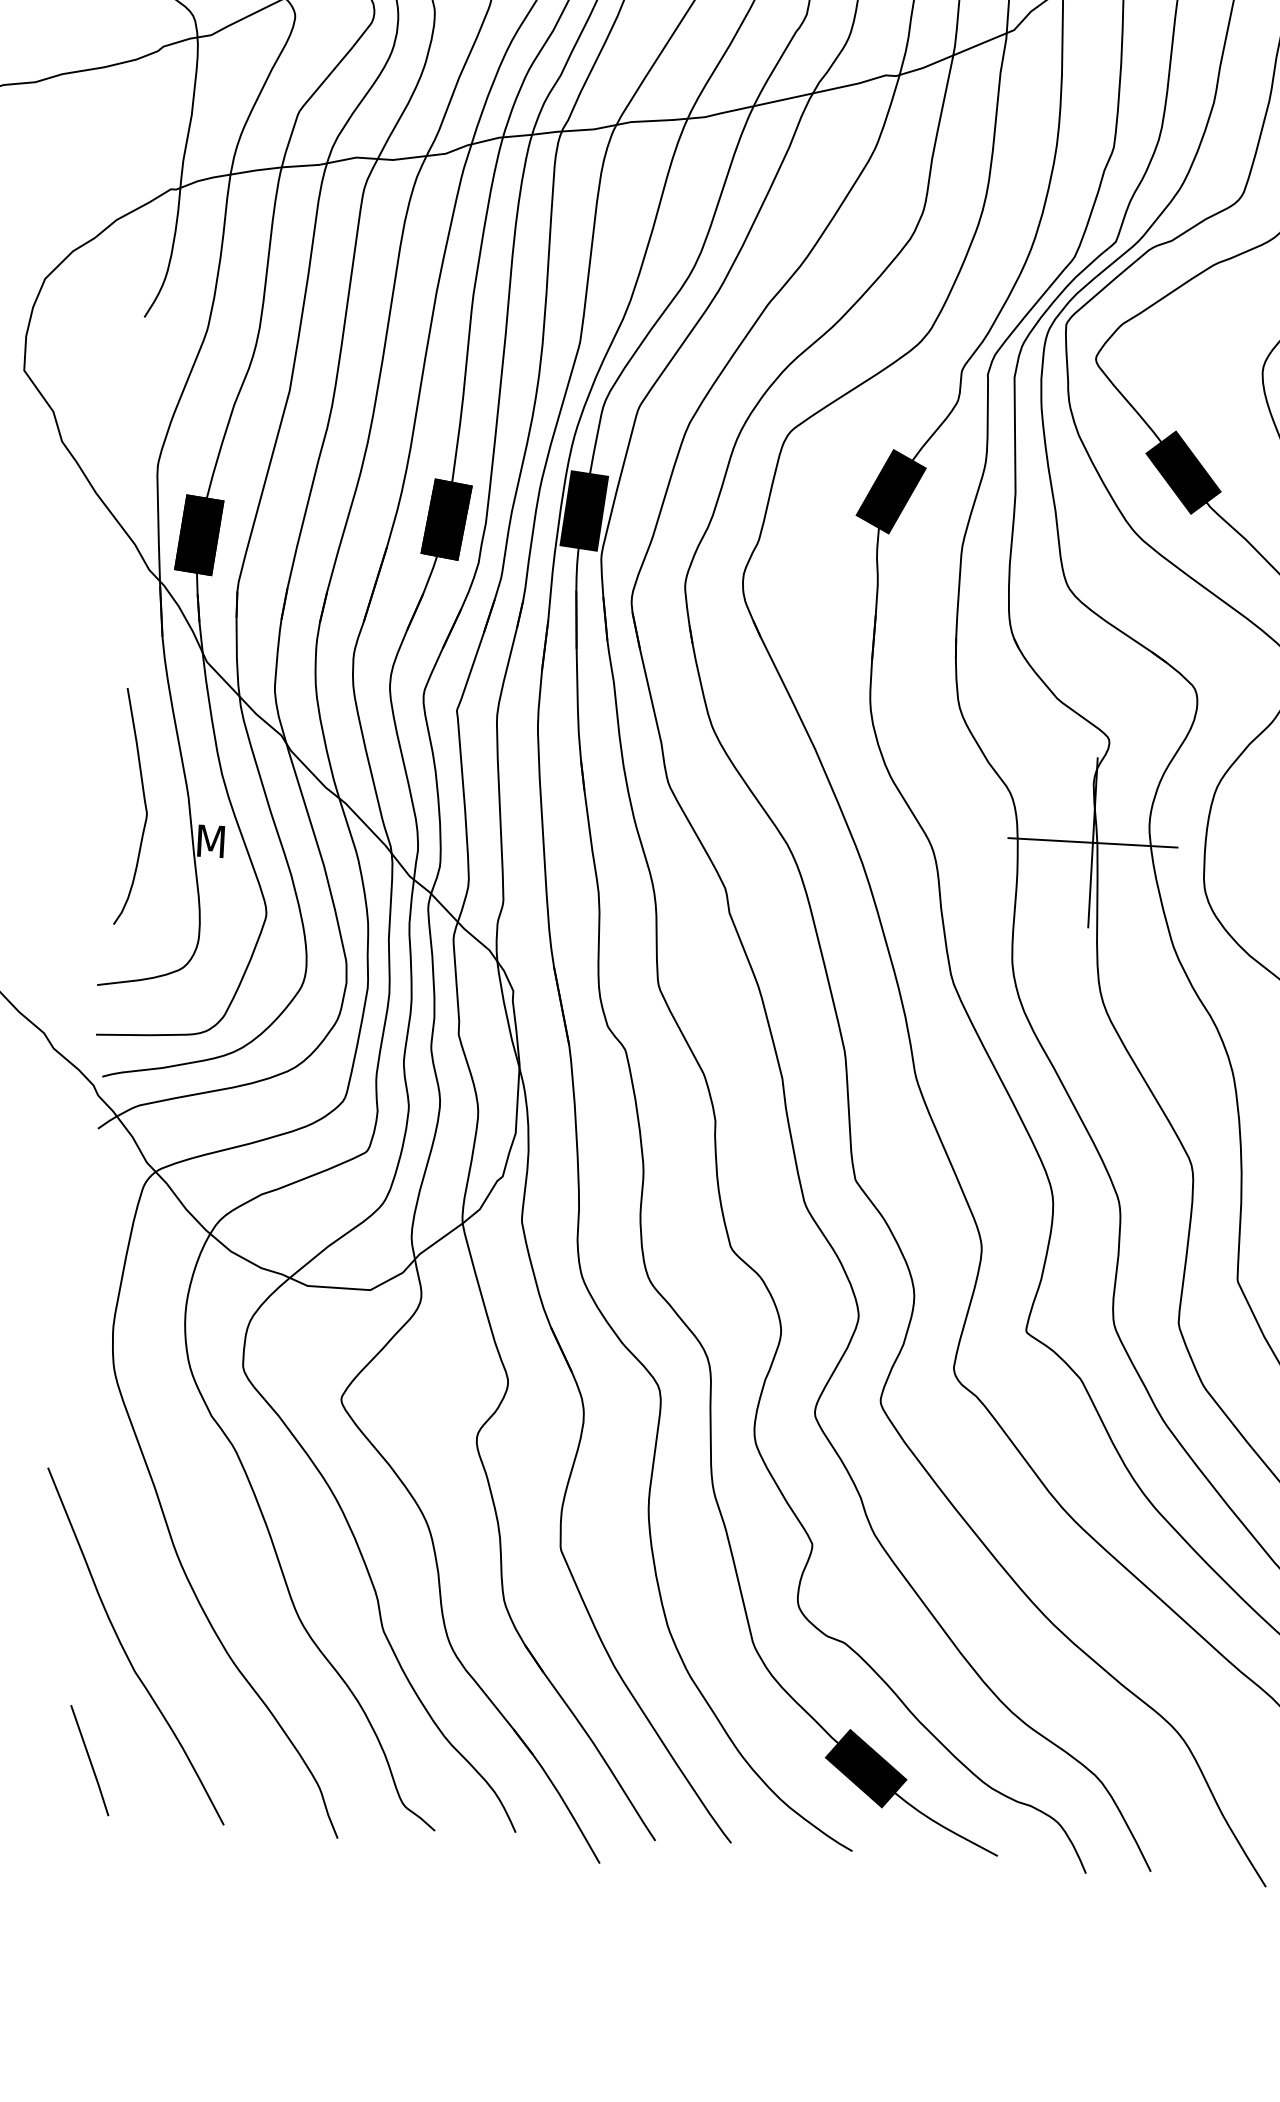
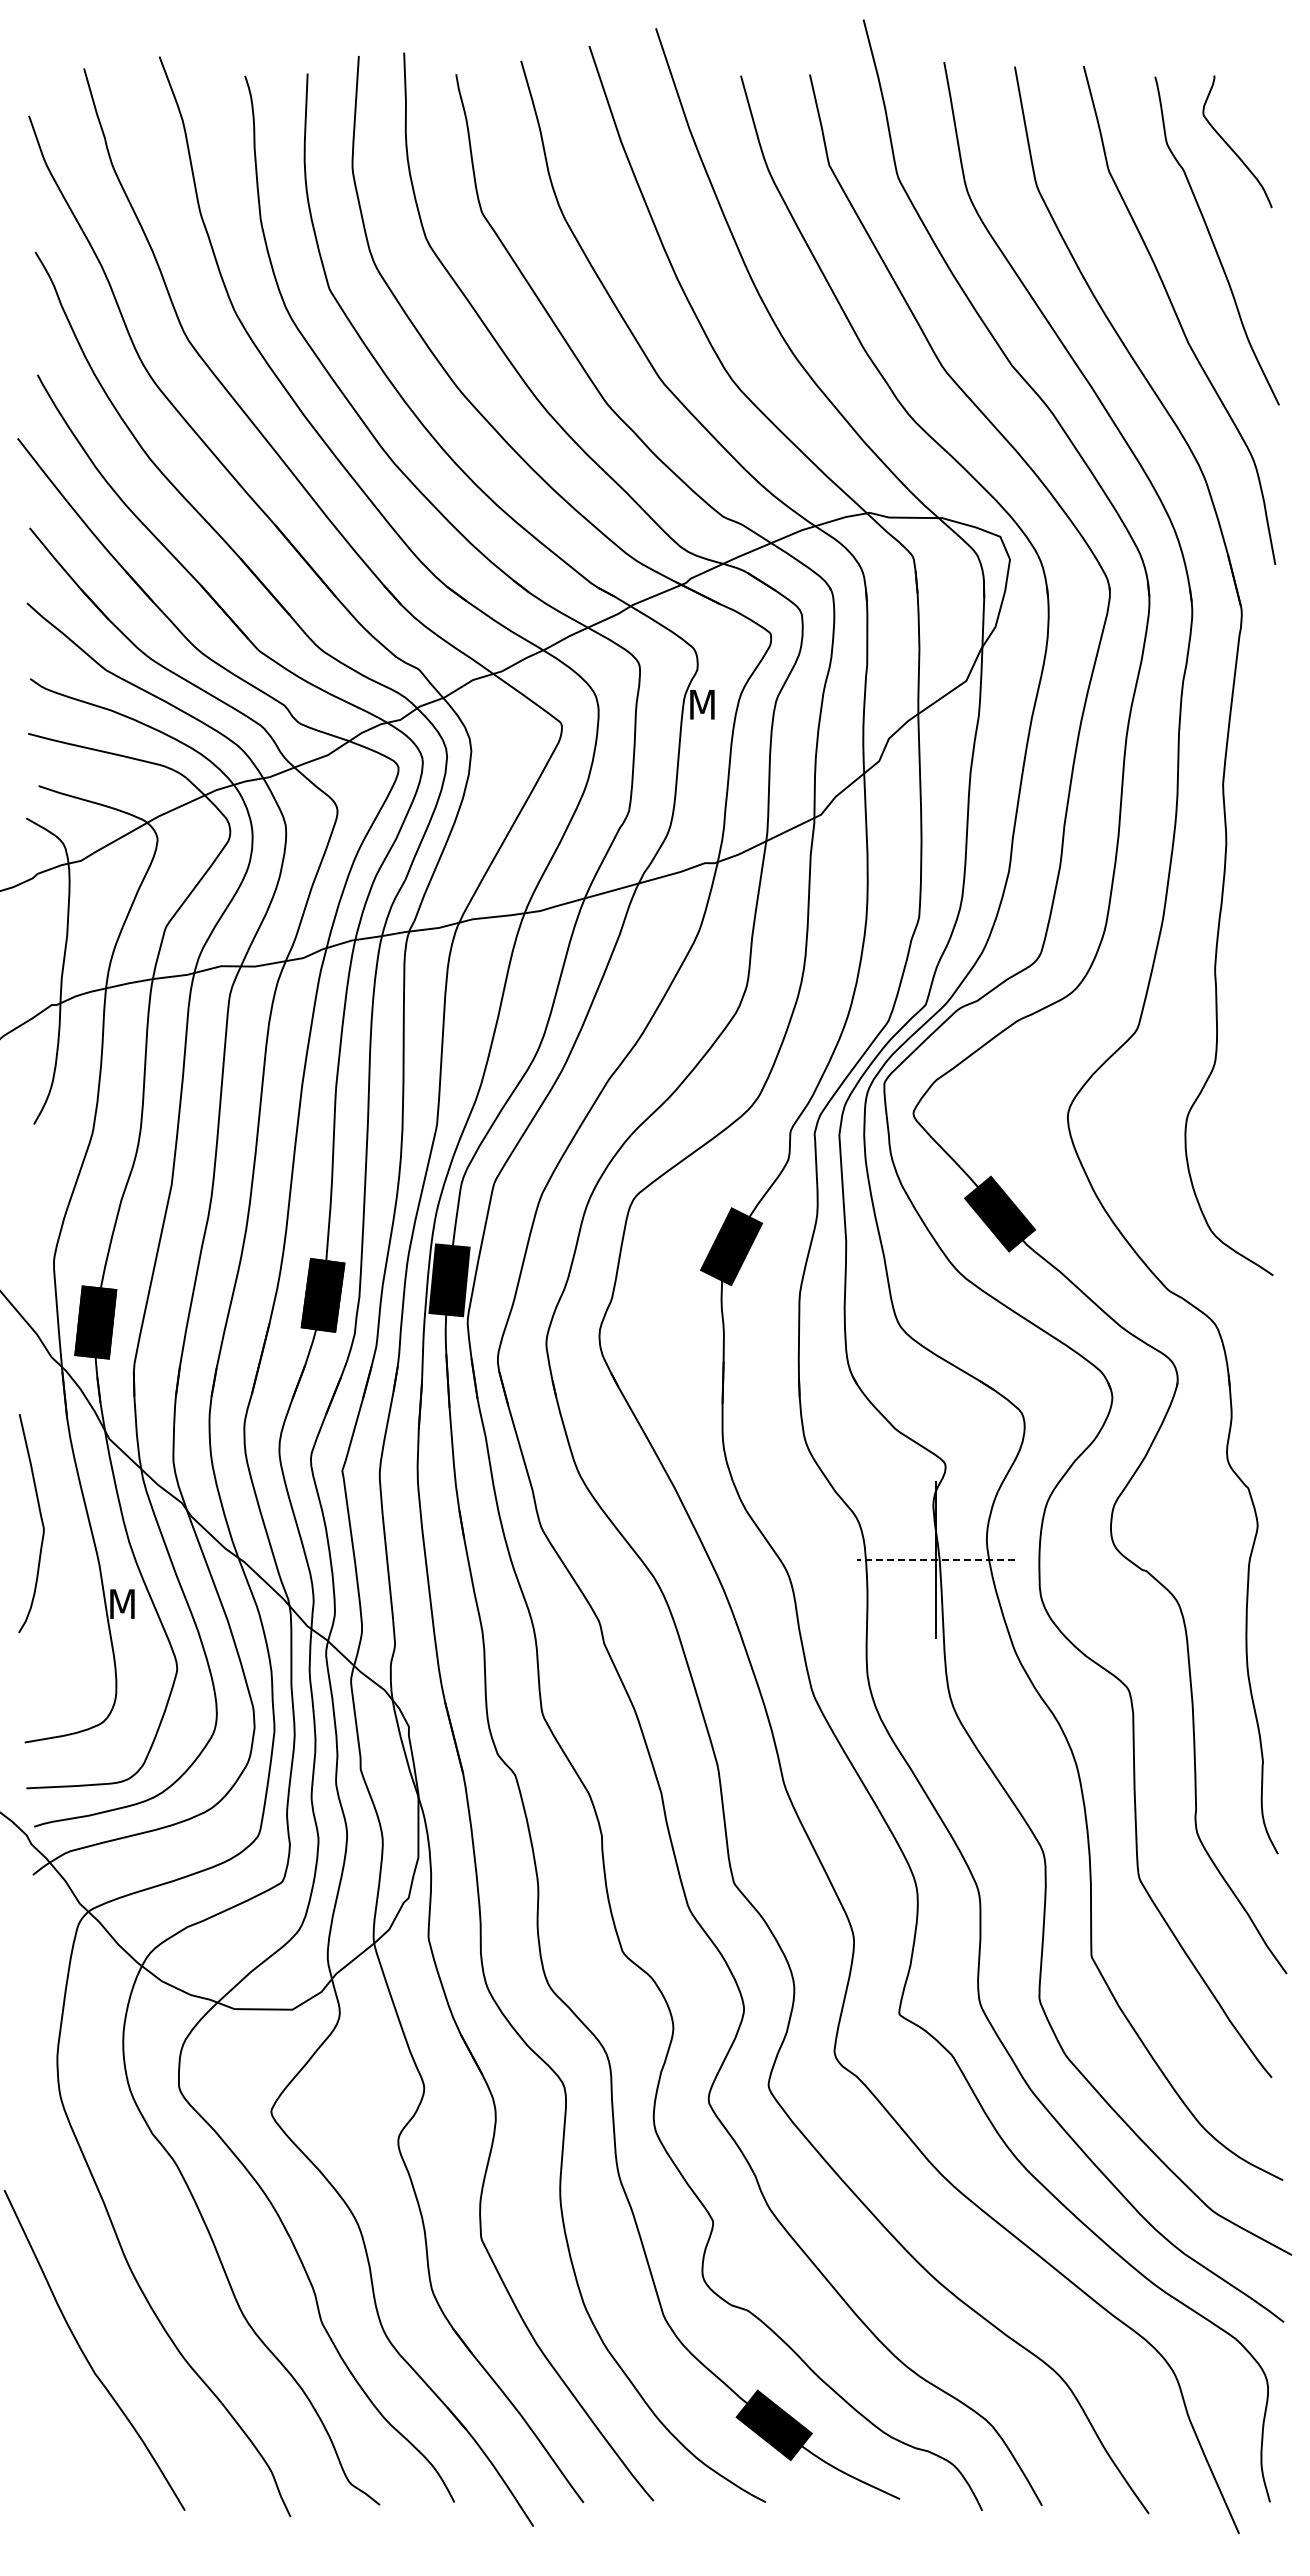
curve: (144, 807) -> (41, 1523), moved
line: (1092, 843) -> (935, 1560), solid -> dashed
line: (89, 1760) -> (57, 2457), removed

